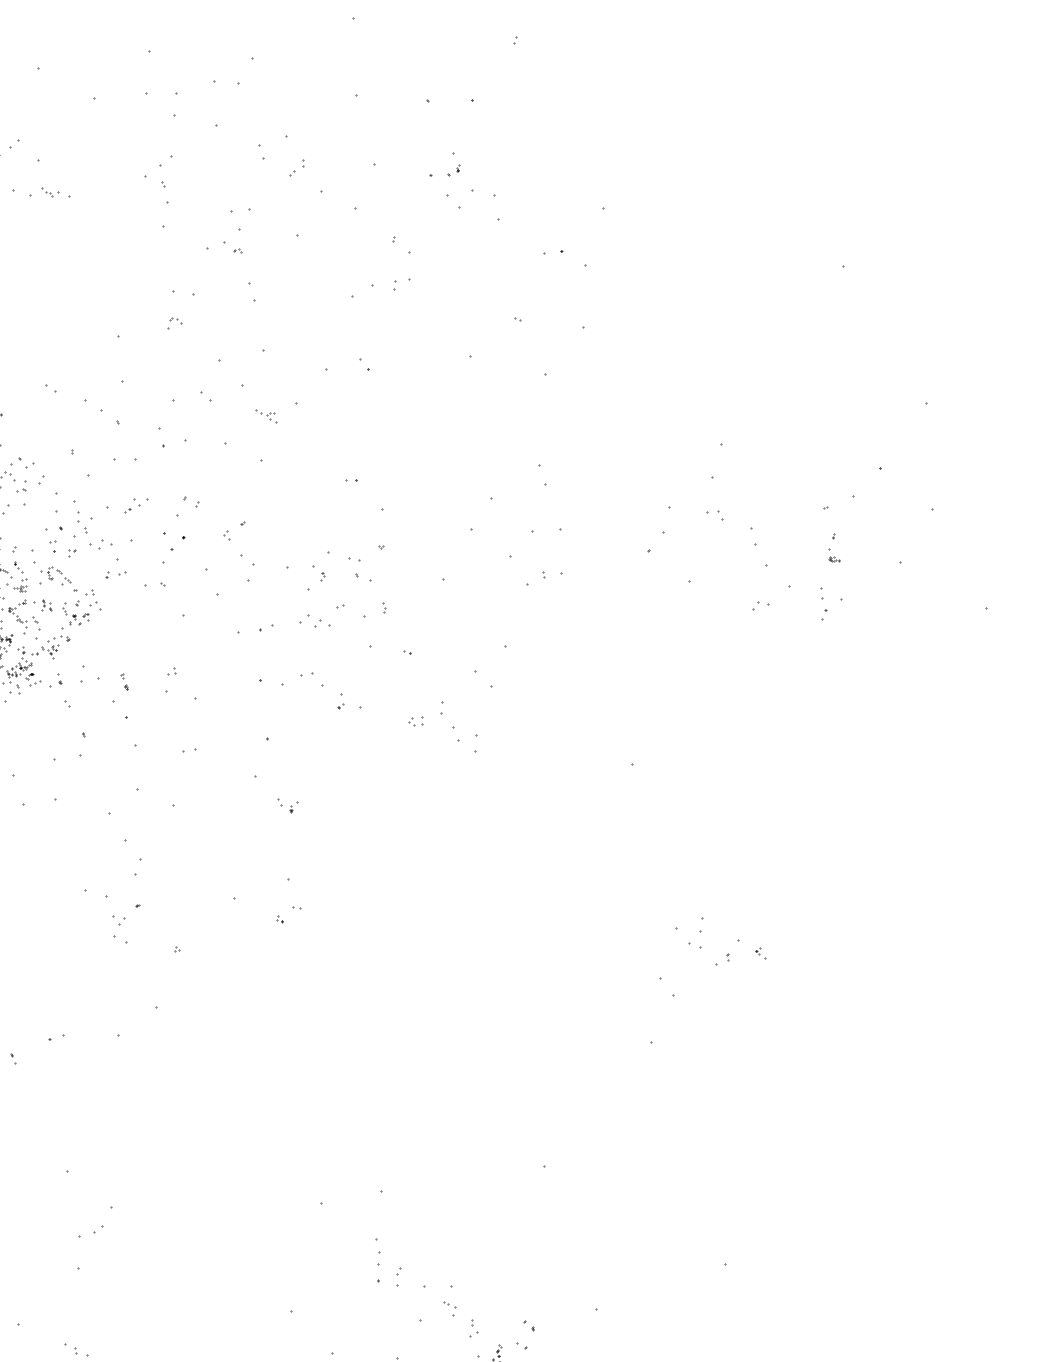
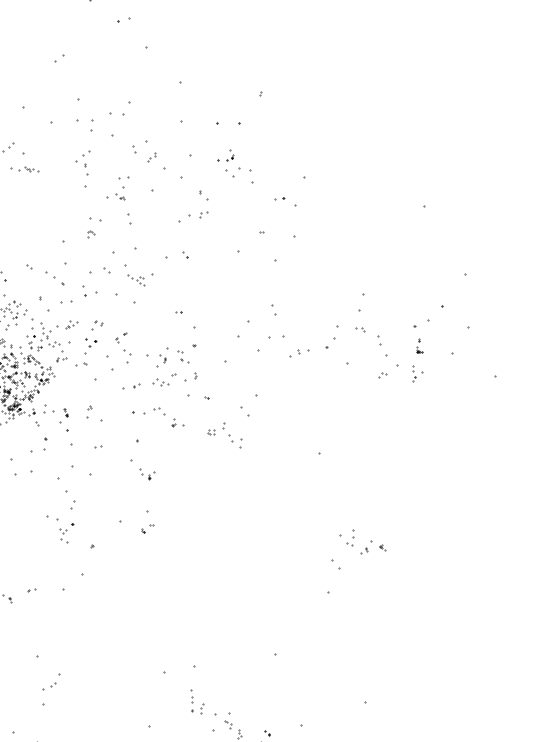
part: (266, 416) -> (136, 280), size x1.67
part: (545, 579) -> (299, 353), moved
part: (288, 806) -> (147, 474), size x1.43

